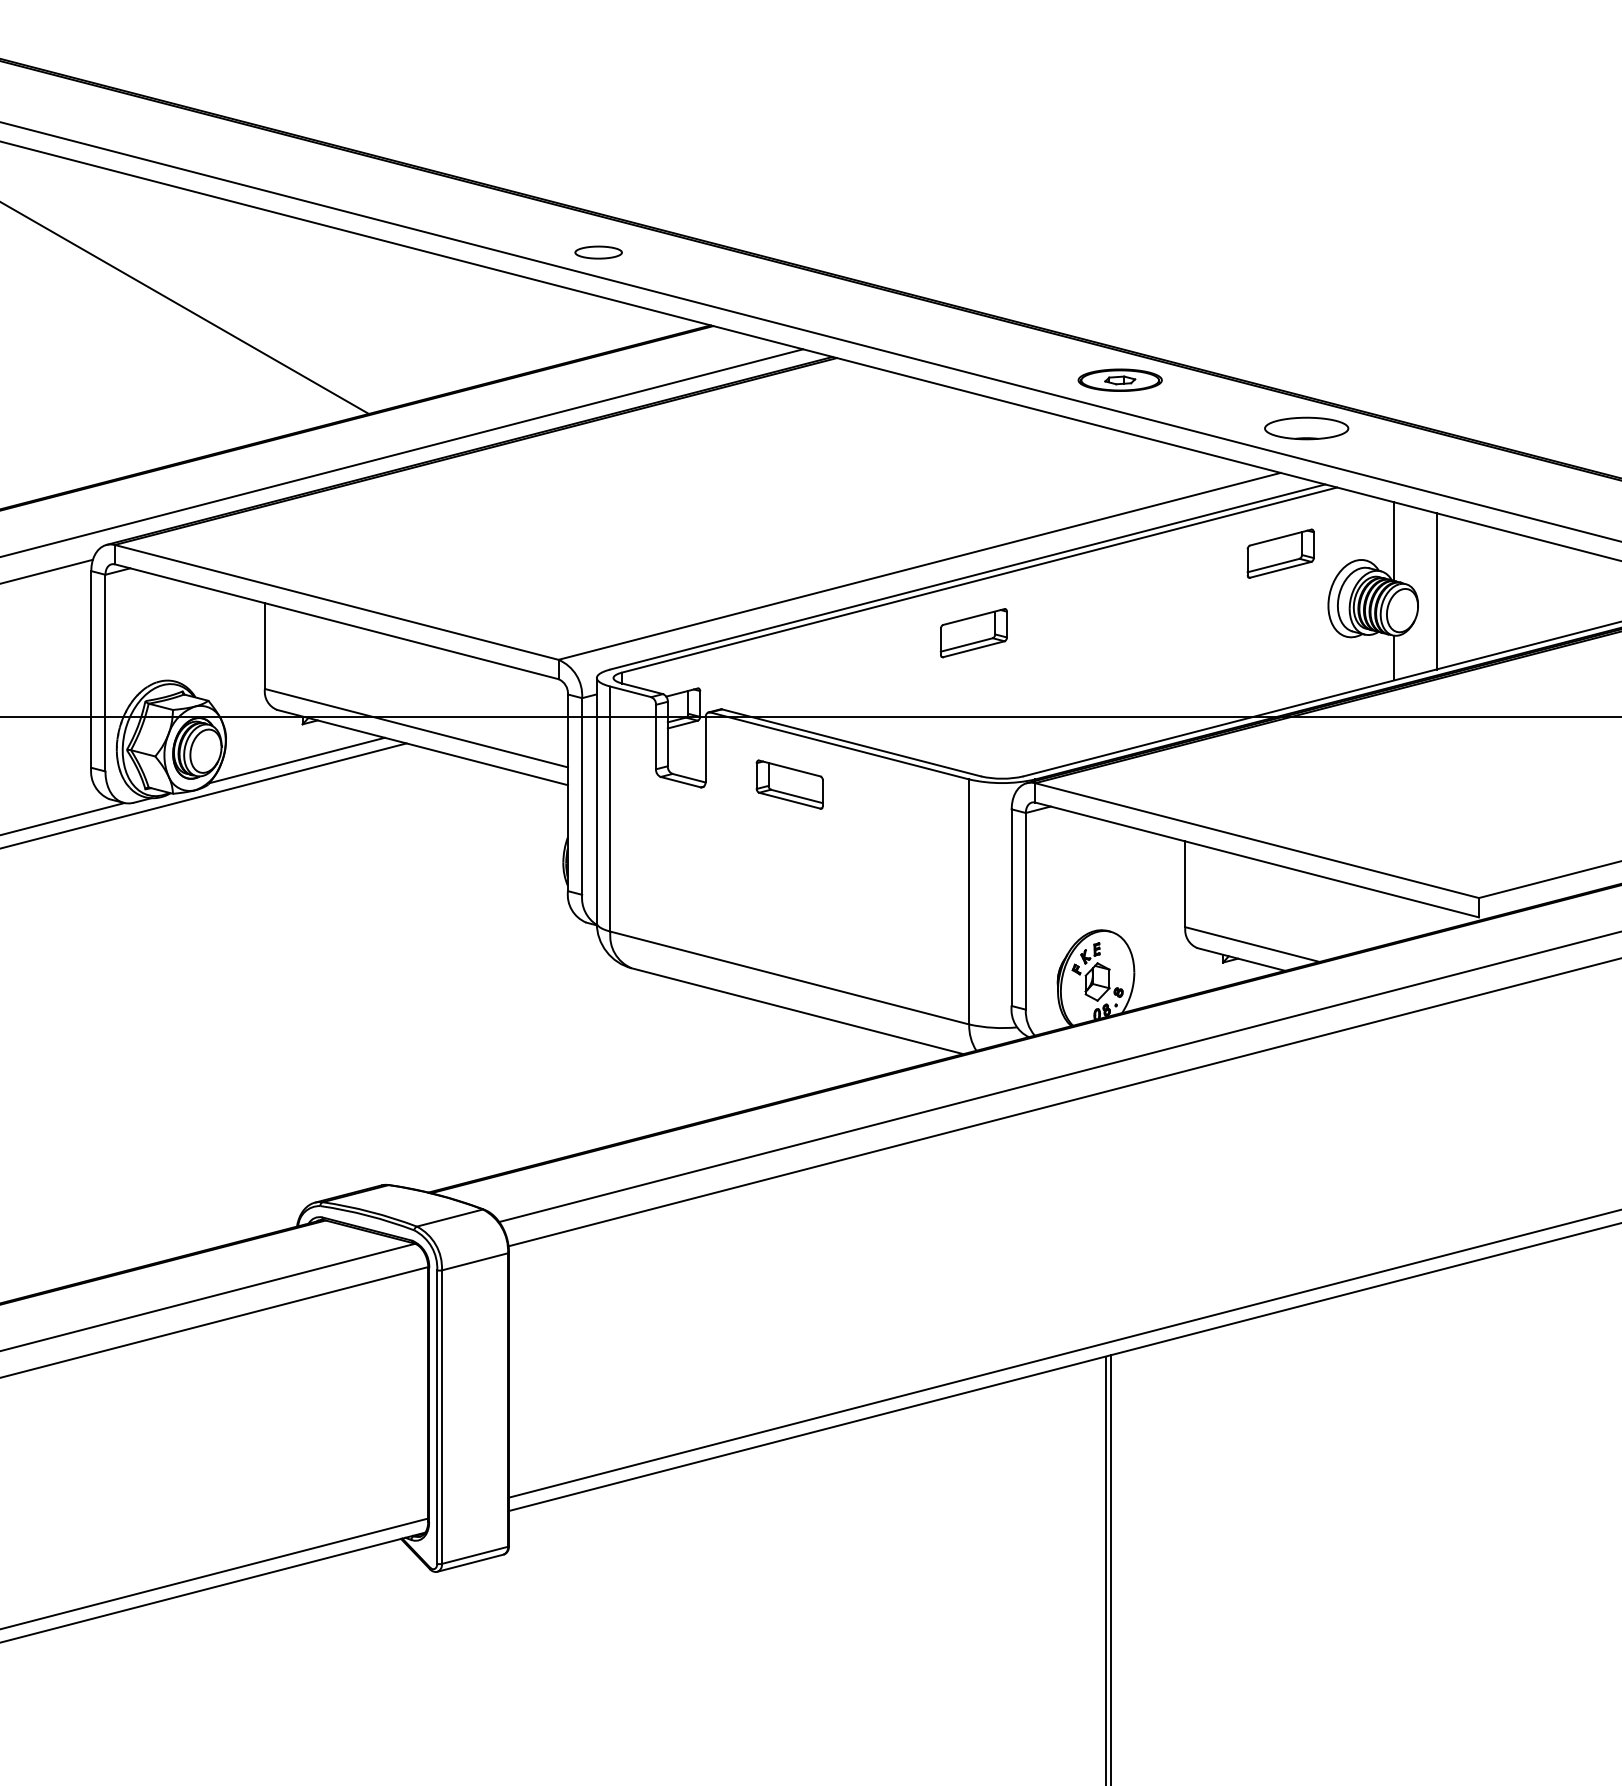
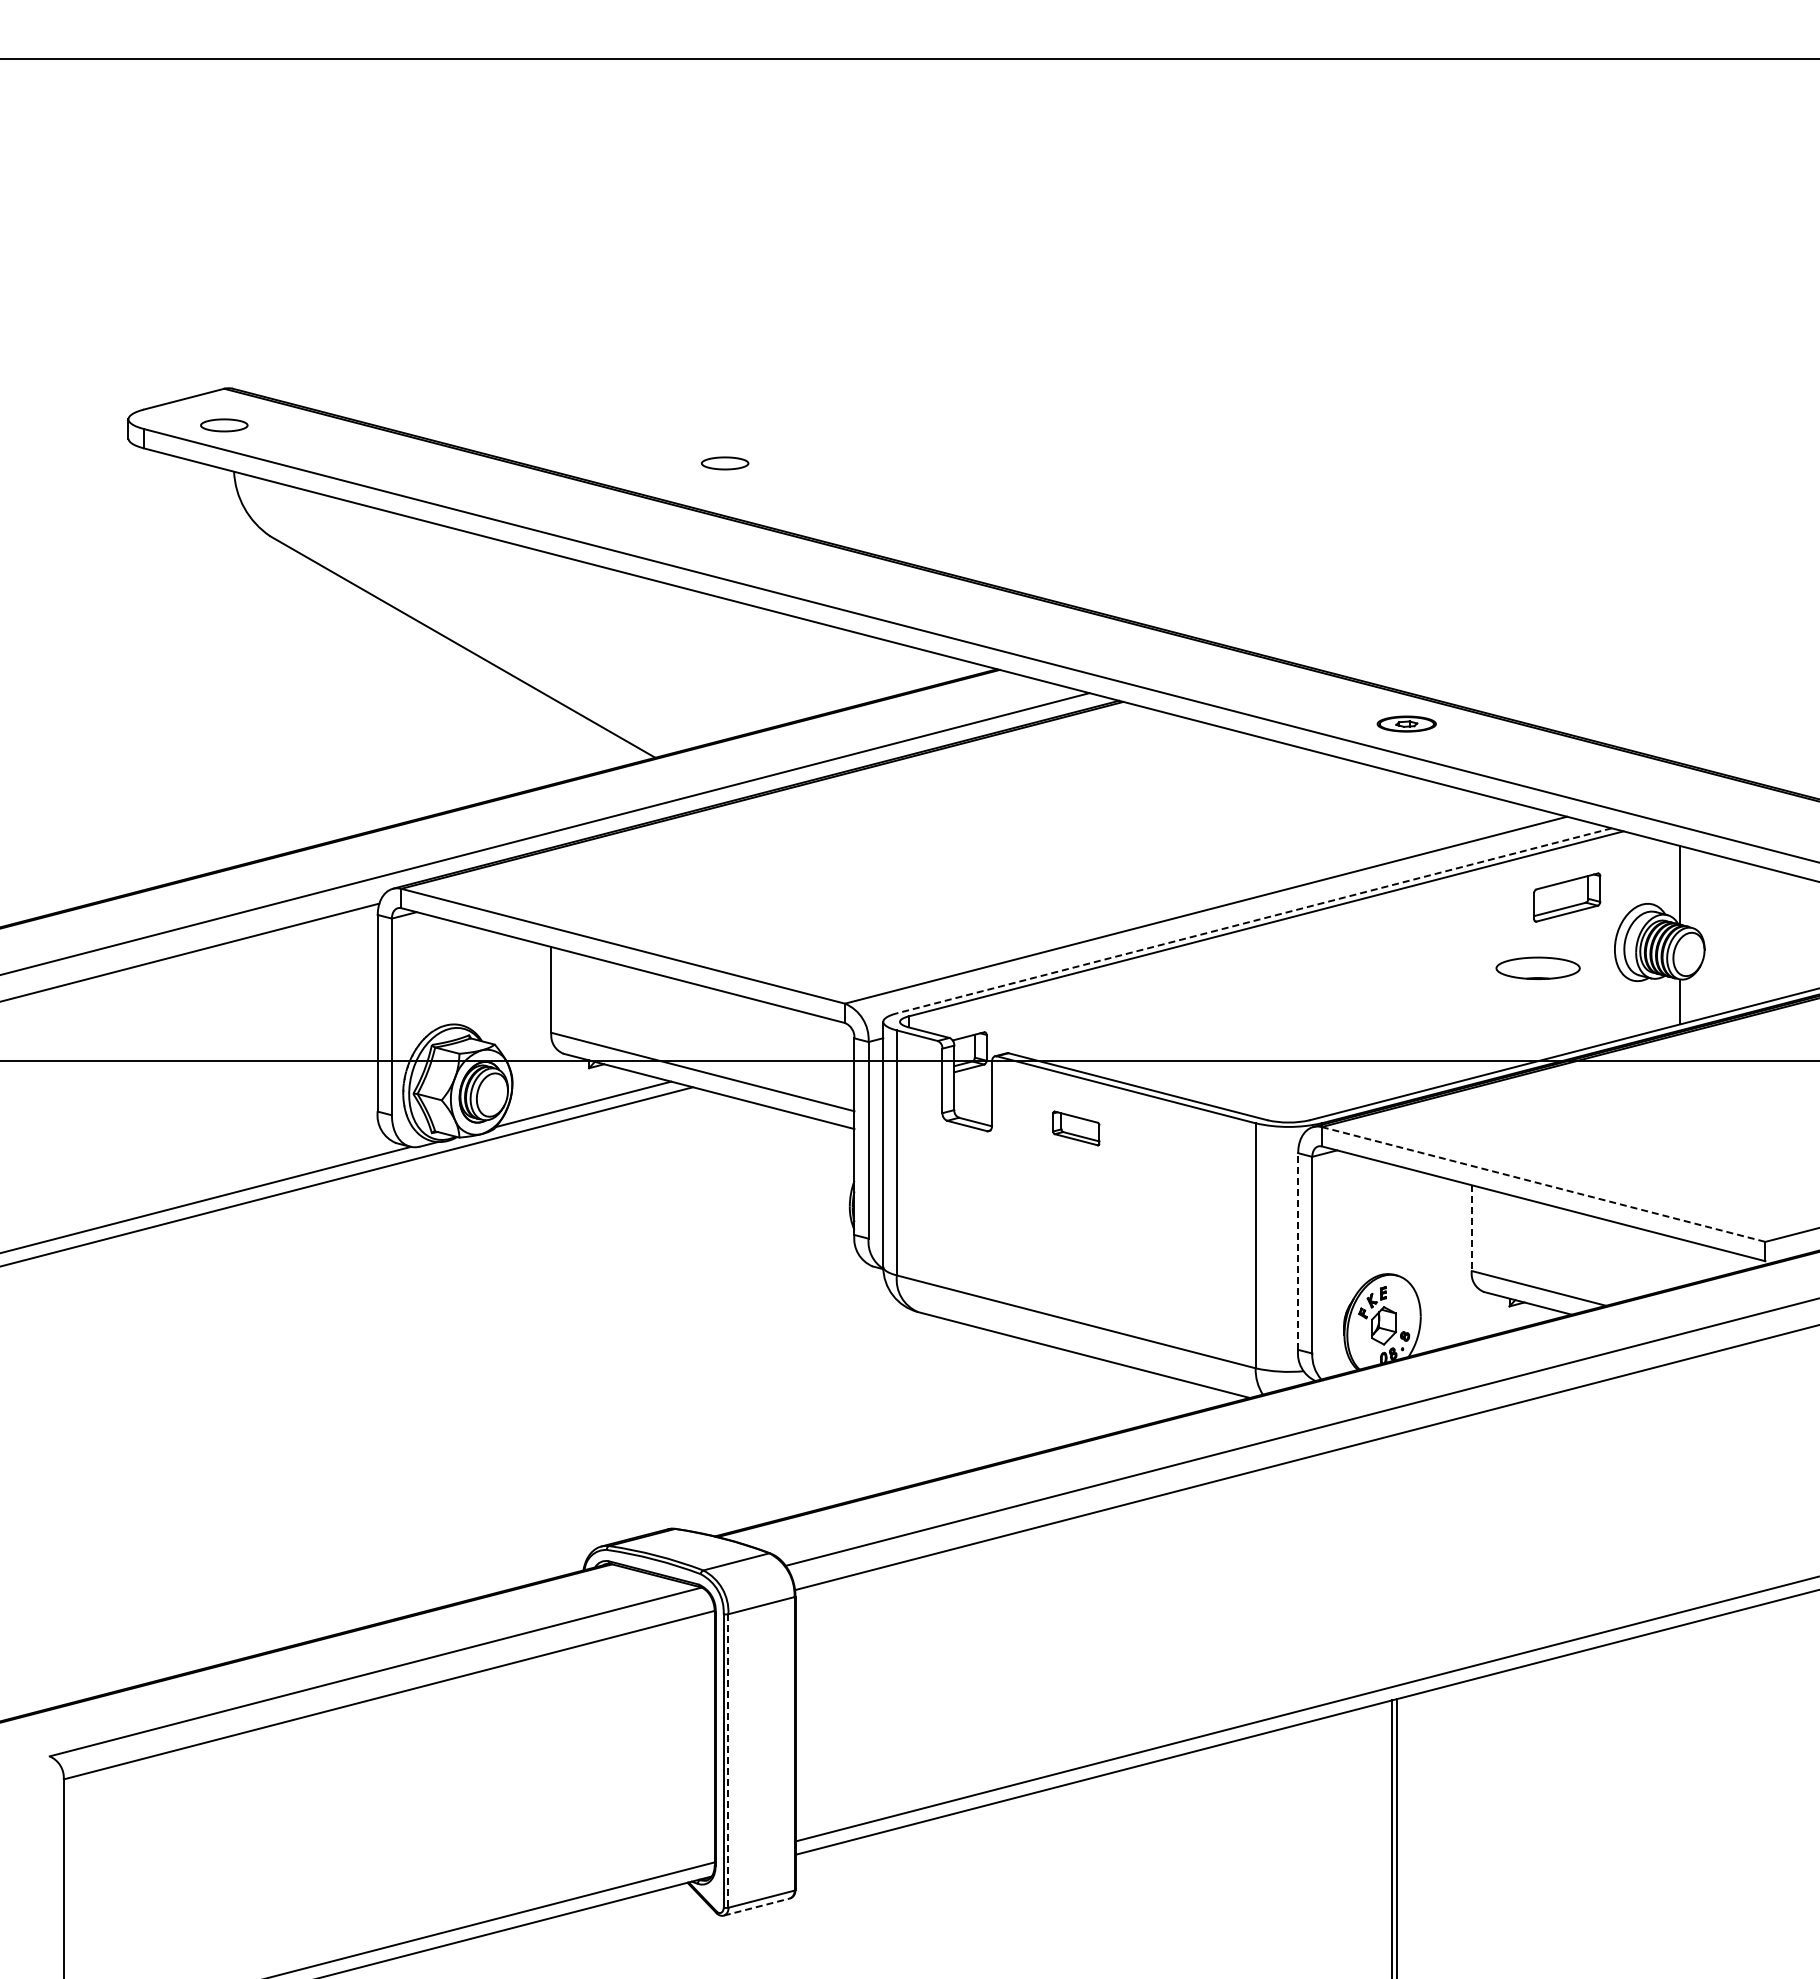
part: (599, 252) -> (725, 463), moved
part: (1120, 379) -> (1406, 723), size x0.7
part: (1306, 428) -> (1537, 968), moved
line: (967, 576) -> (1253, 920), solid -> dashed
line: (1436, 591) -> (1722, 935), removed
part: (974, 632) -> (1260, 976), removed
part: (790, 784) -> (1076, 1128), size x0.7
line: (1258, 840) -> (1544, 1184), solid -> dashed
line: (1185, 884) -> (1471, 1228), solid -> dashed
line: (1012, 907) -> (1298, 1251), solid -> dashed
line: (442, 1416) -> (728, 1760), solid -> dashed
line: (471, 1562) -> (757, 1906), solid -> dashed

